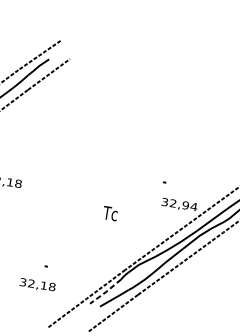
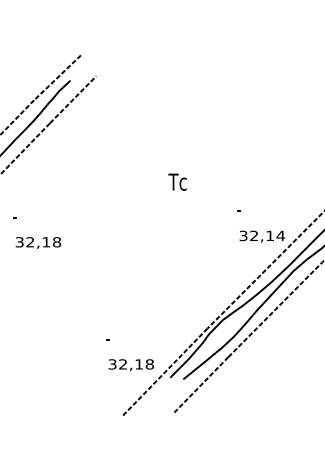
text: (186, 205) -> (270, 235), 32,94 -> 32,14
text: (110, 213) -> (177, 181), moved
text: (37, 285) -> (130, 365), moved
line: (106, 291) -> (188, 359), dashed -> solid

